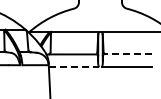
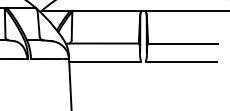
line: (127, 54) -> (182, 43), dashed -> solid
line: (73, 67) -> (104, 62), dashed -> solid

